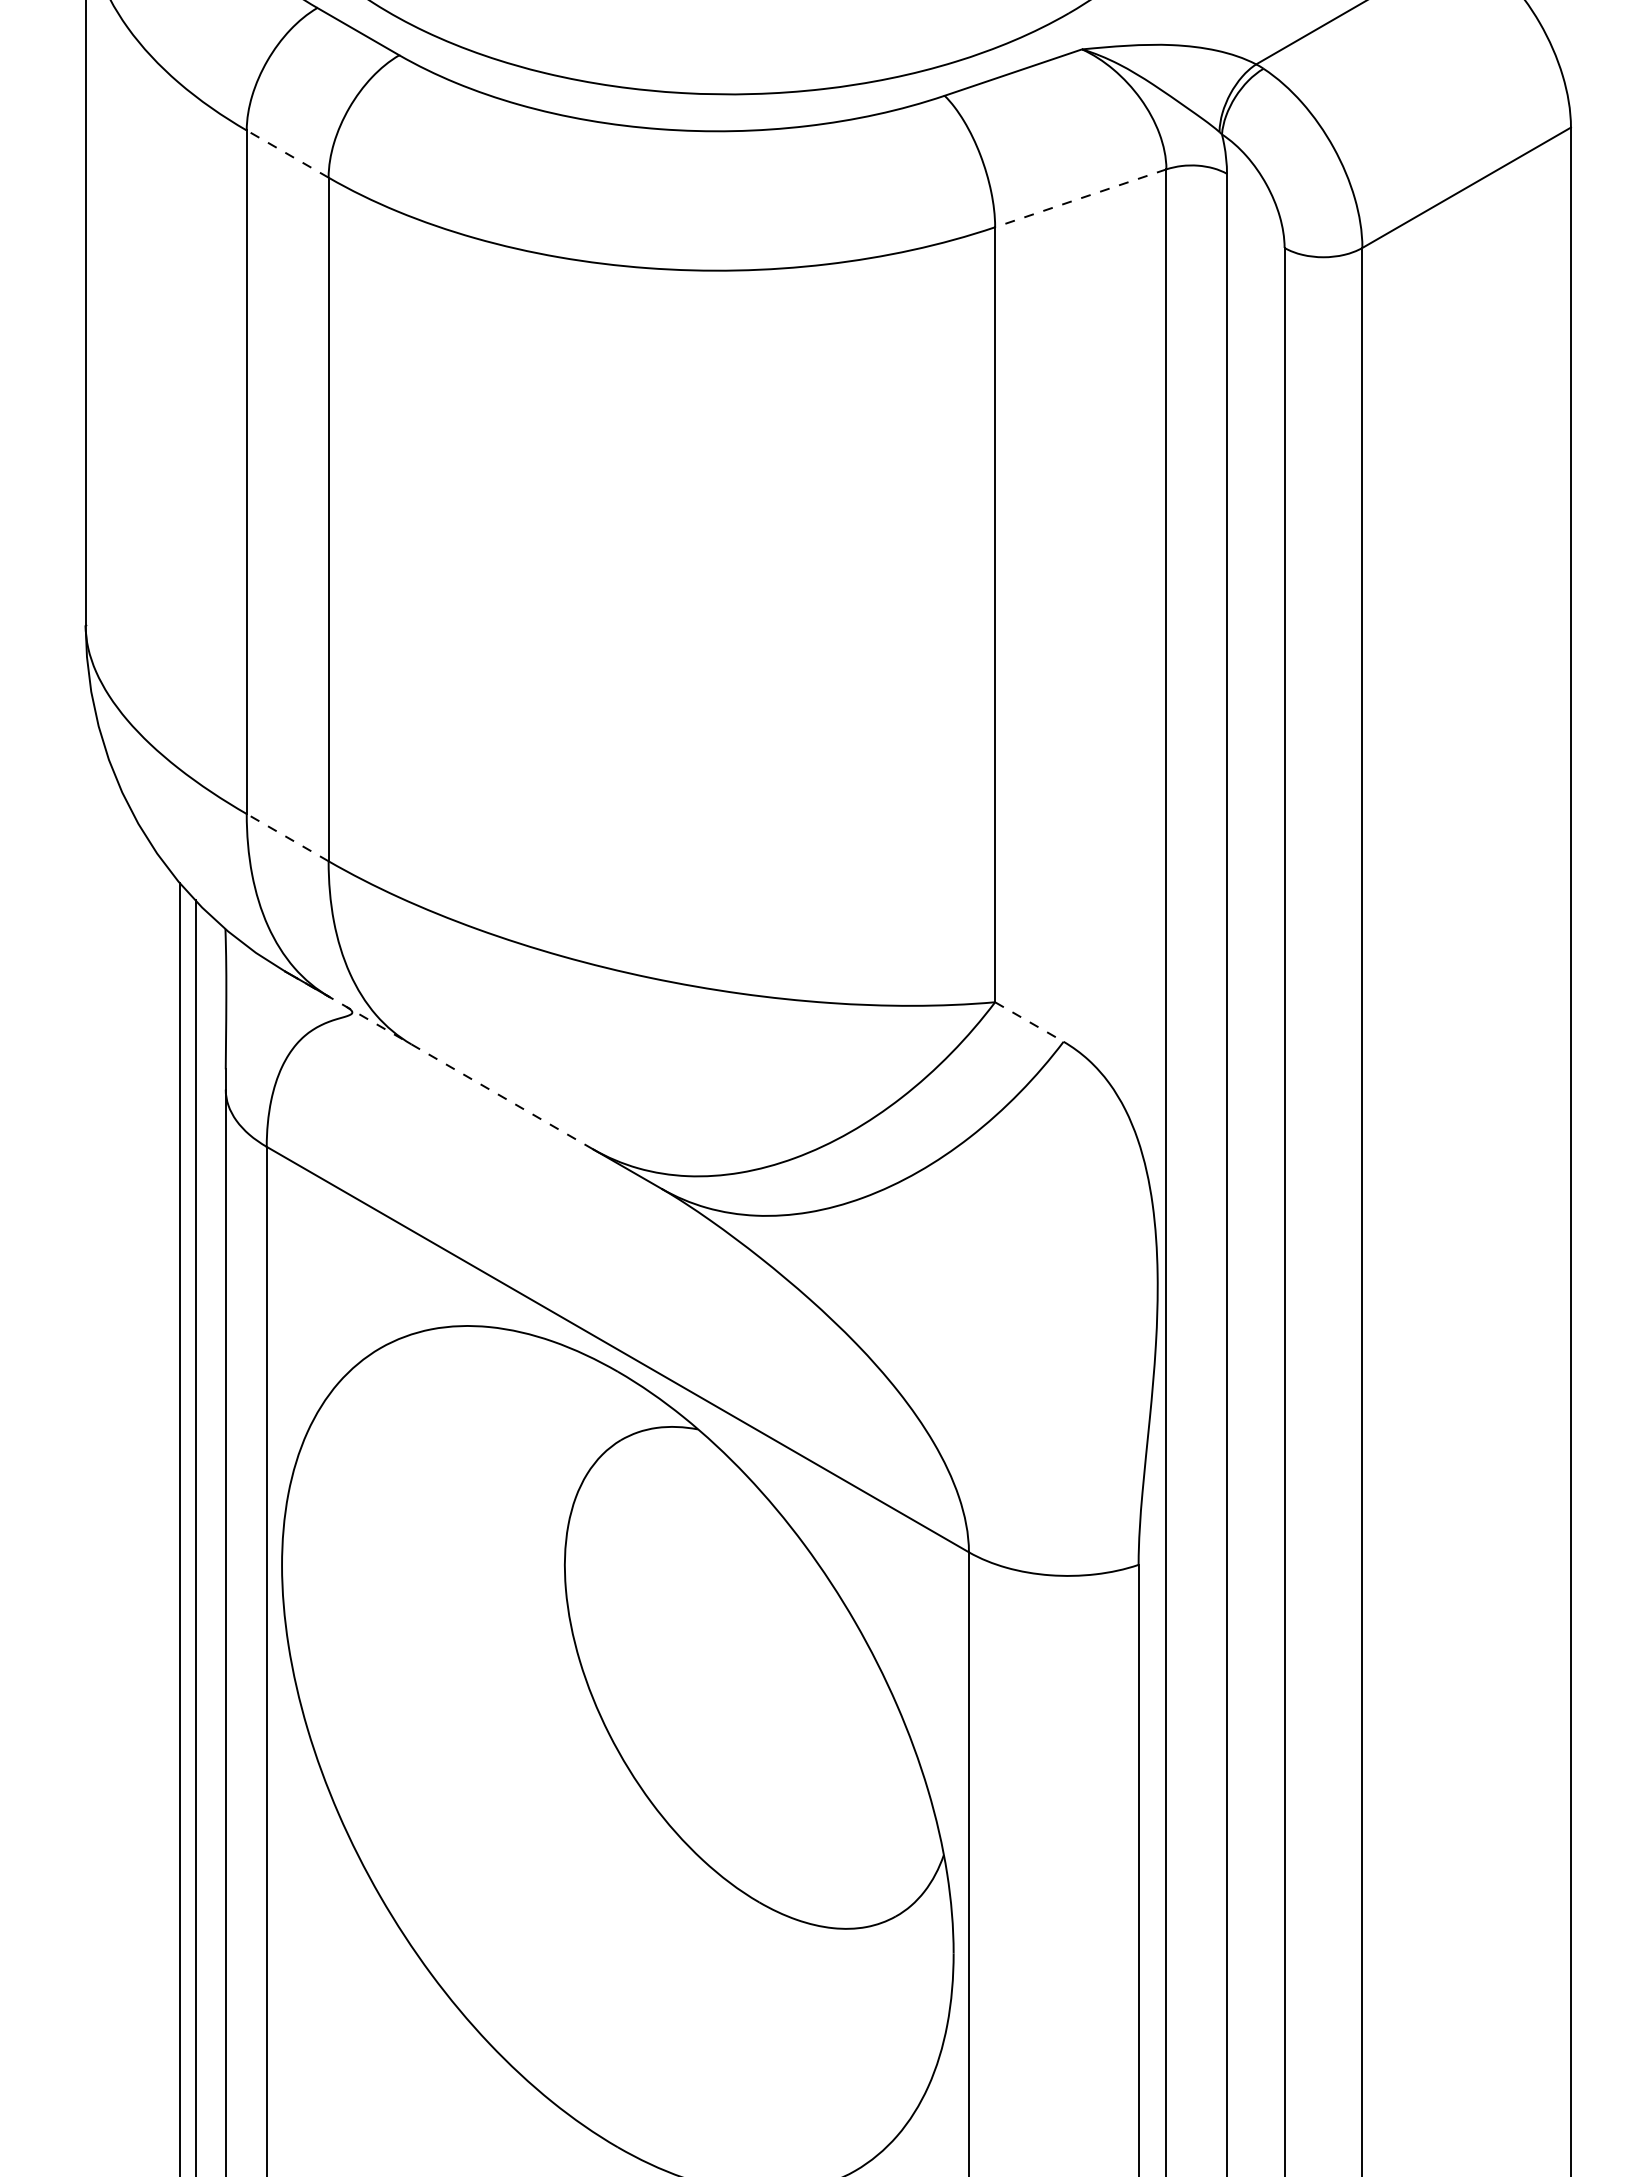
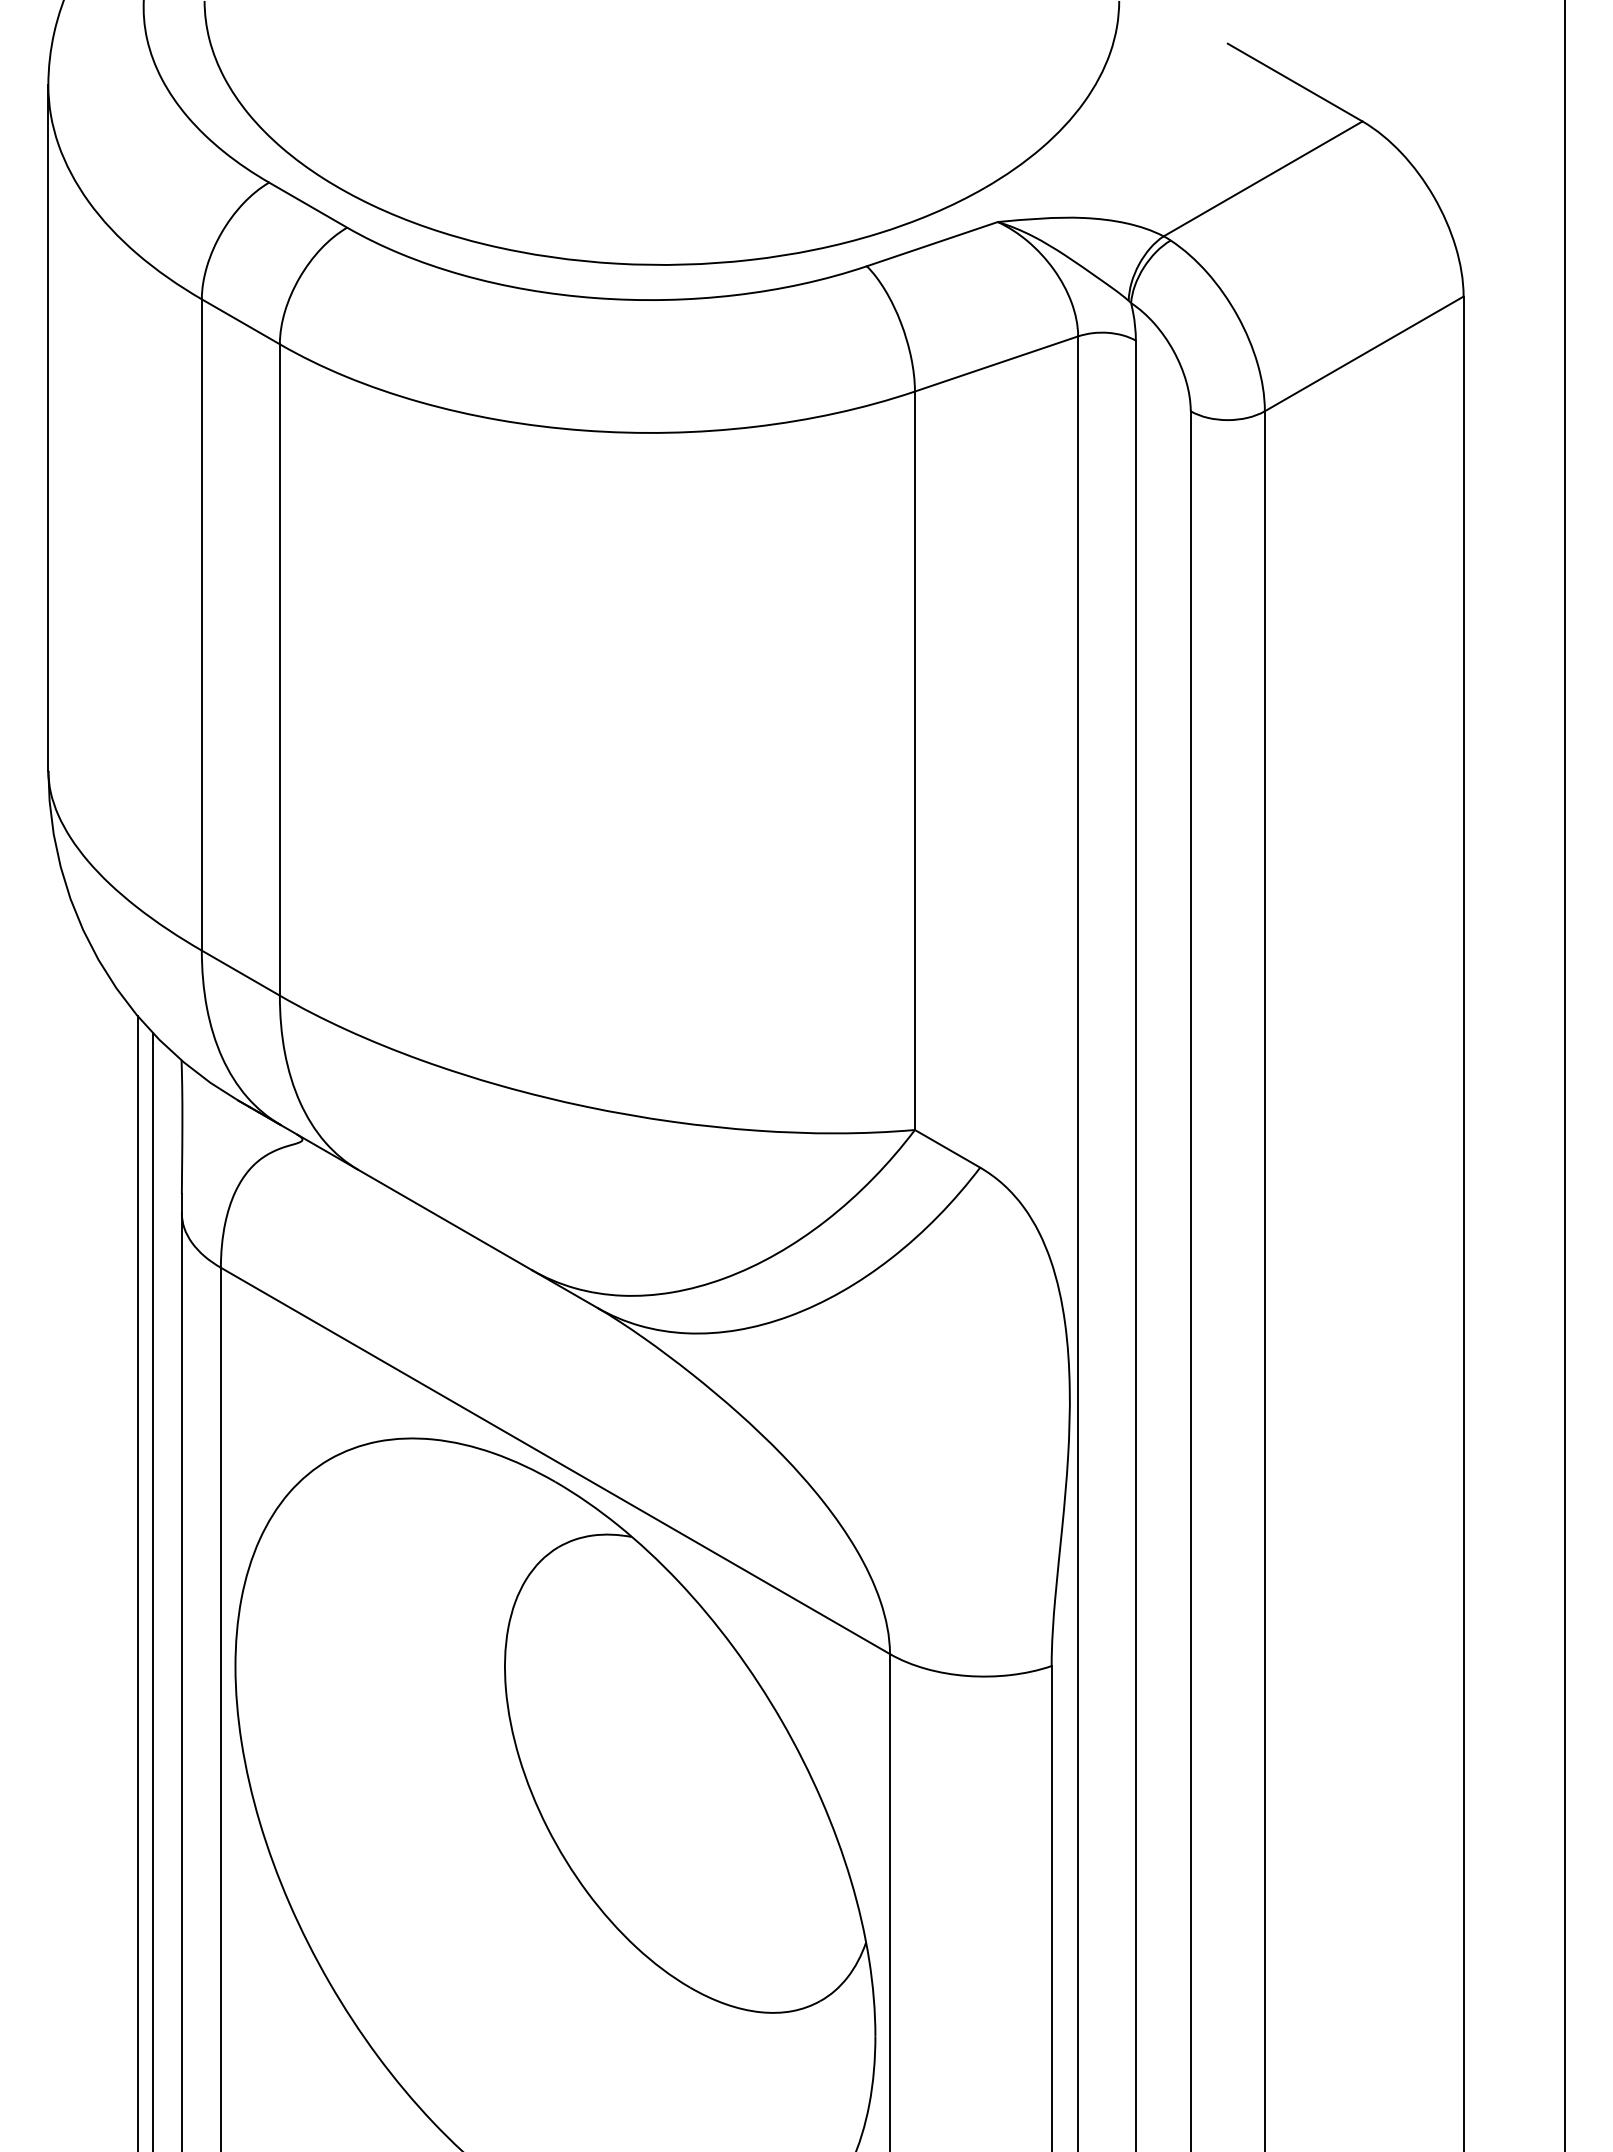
line: (287, 153) -> (240, 321), dashed -> solid
line: (1080, 198) -> (996, 364), dashed -> solid
line: (287, 836) -> (240, 972), dashed -> solid
line: (1029, 1021) -> (947, 1148), dashed -> solid
line: (444, 1063) -> (390, 1188), dashed -> solid

